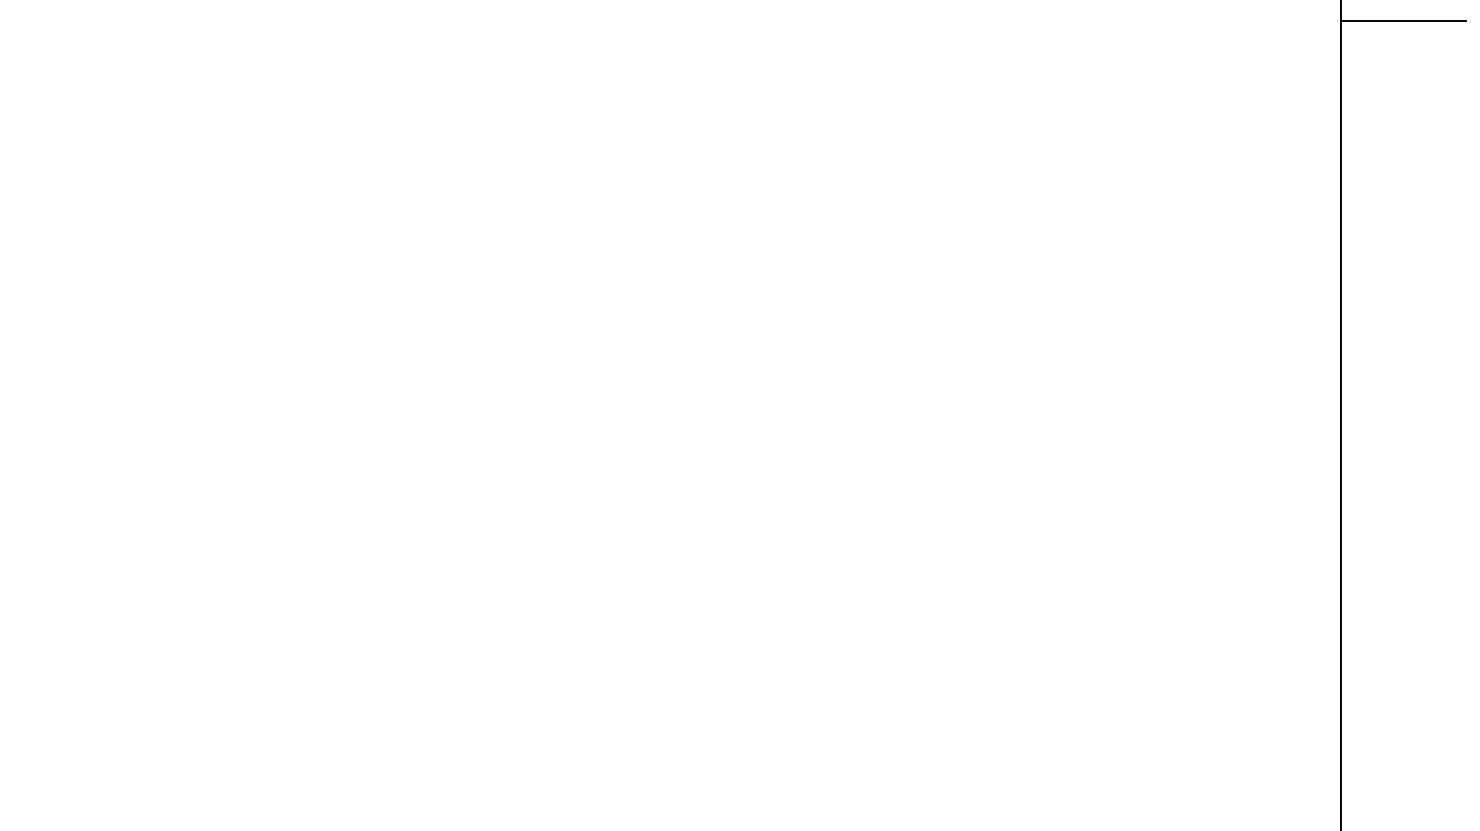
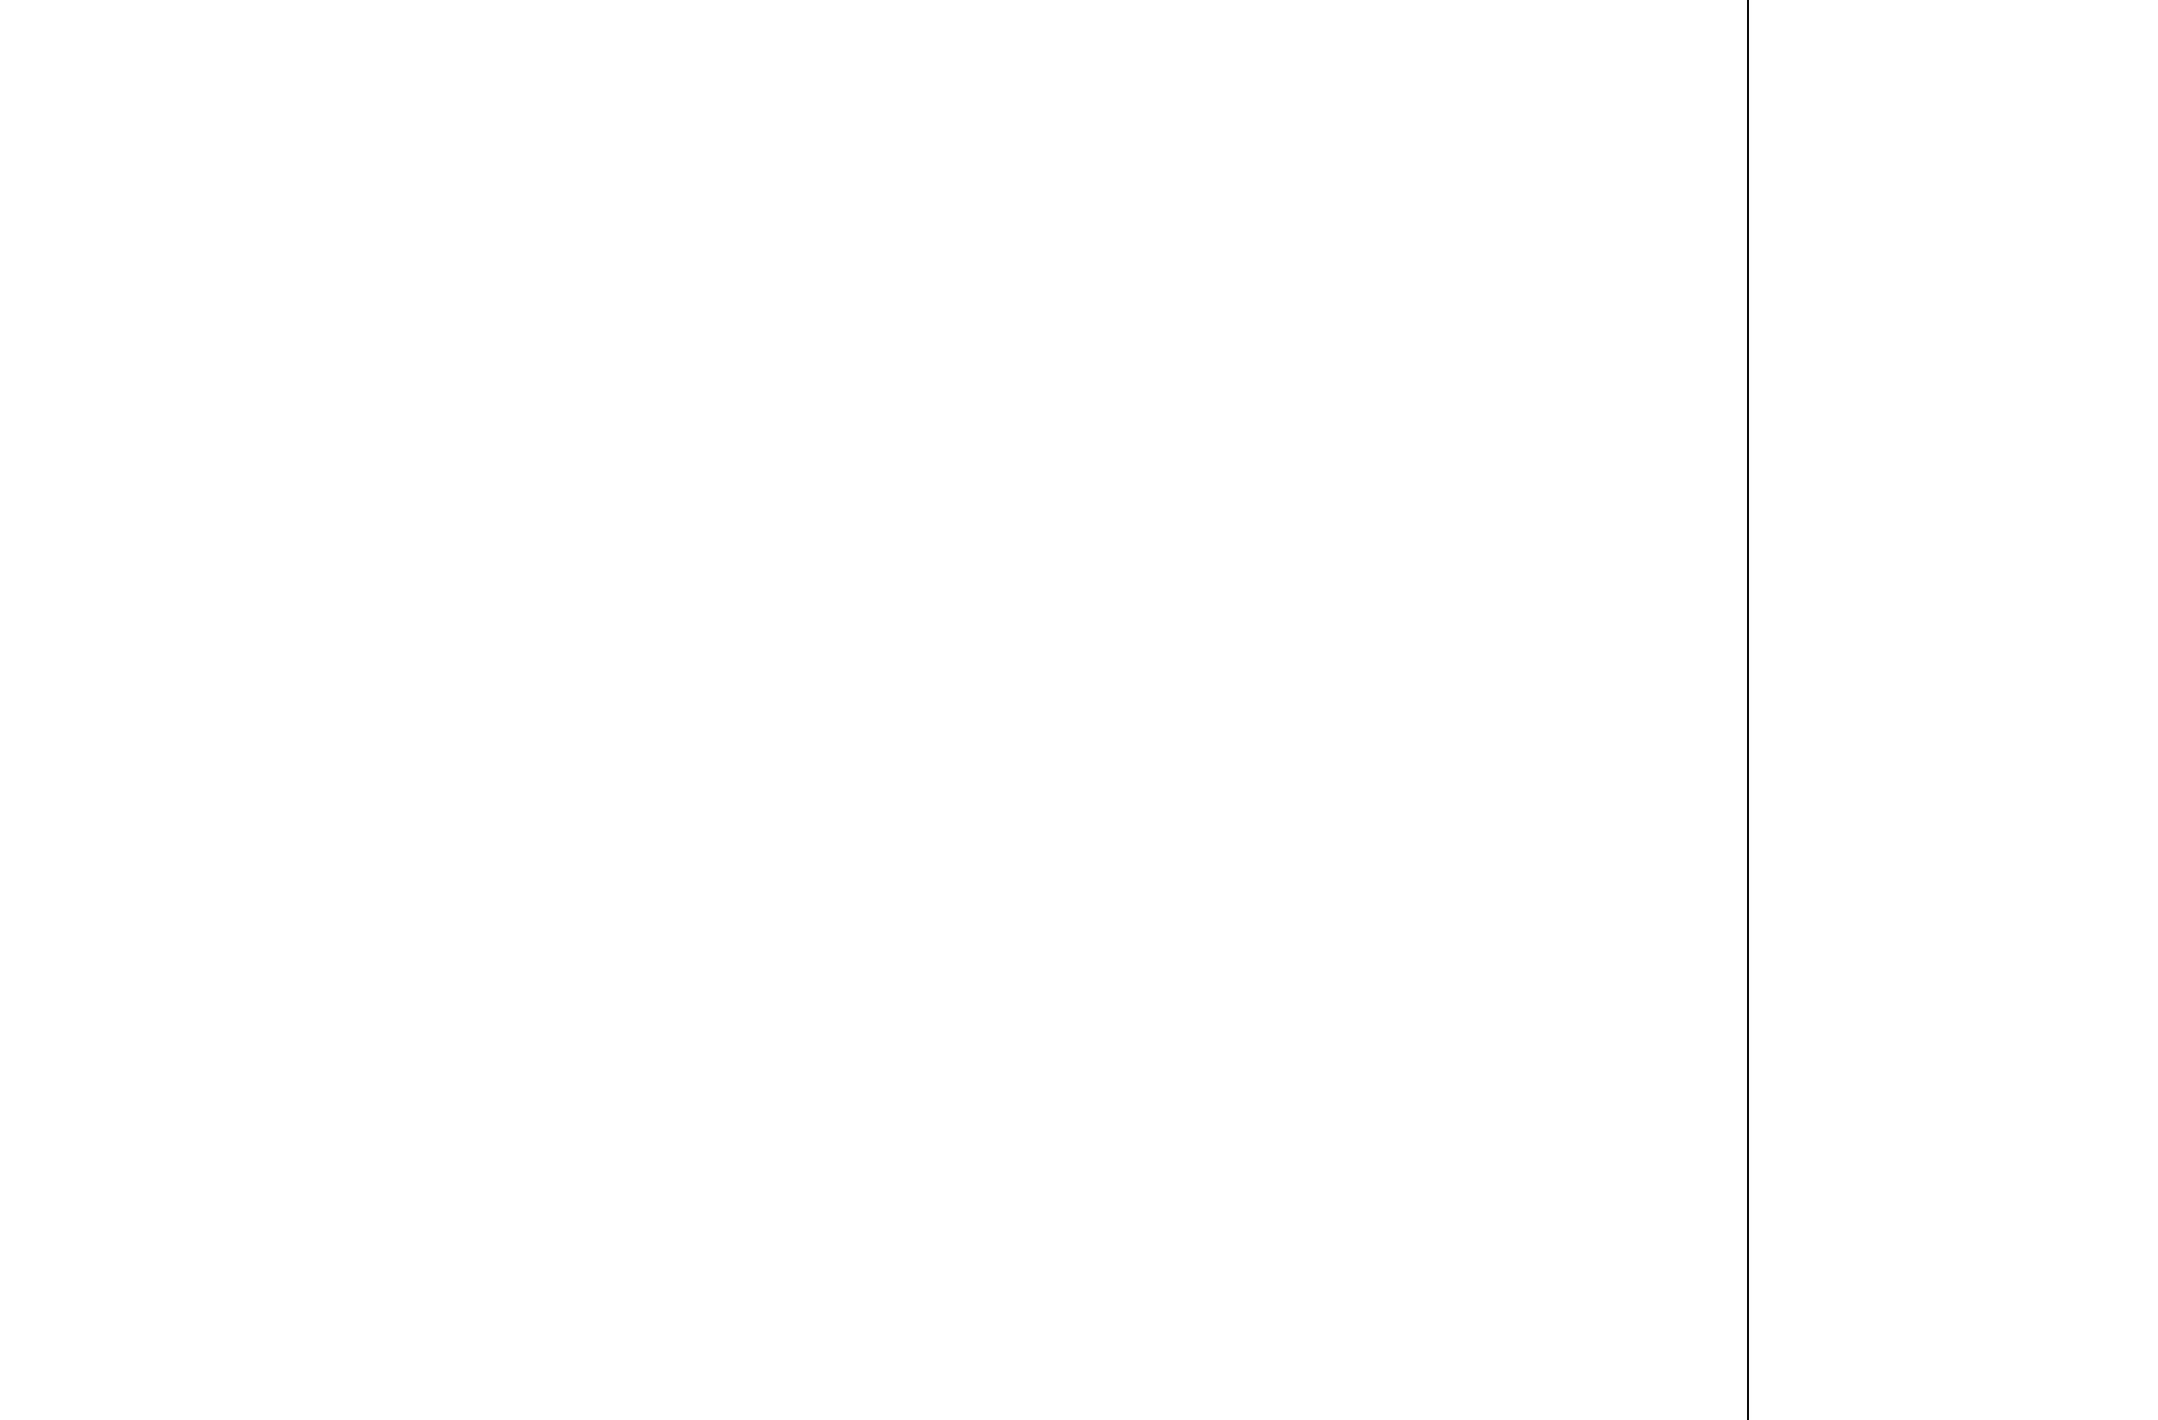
line: (1403, 20) -> (1835, 181), removed

